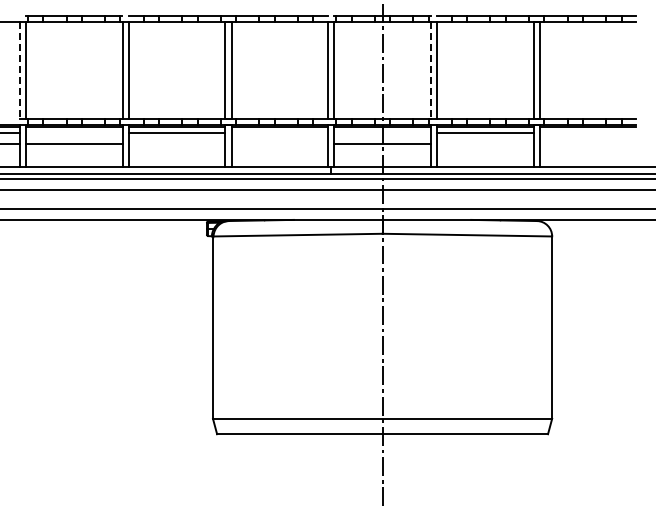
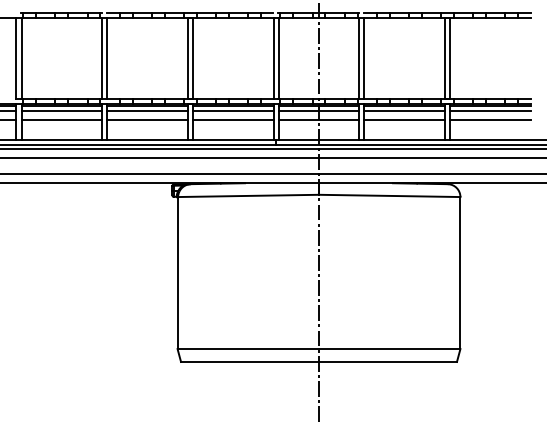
line: (19, 70) -> (16, 58), dashed -> solid
line: (430, 70) -> (358, 58), dashed -> solid
line: (73, 132) -> (61, 110), added
line: (279, 132) -> (233, 110), added
line: (382, 132) -> (318, 110), added
line: (587, 132) -> (489, 110), added
line: (176, 143) -> (147, 119), added
line: (279, 143) -> (233, 119), added
line: (485, 143) -> (404, 119), added
line: (587, 143) -> (489, 119), added

